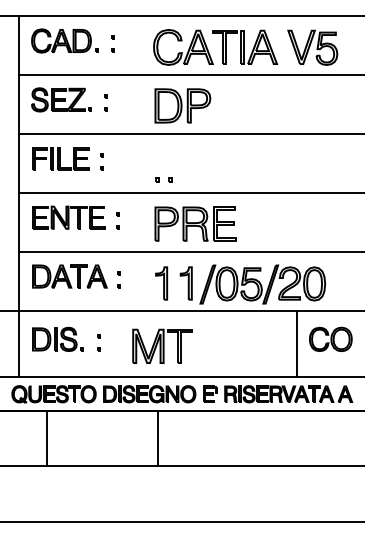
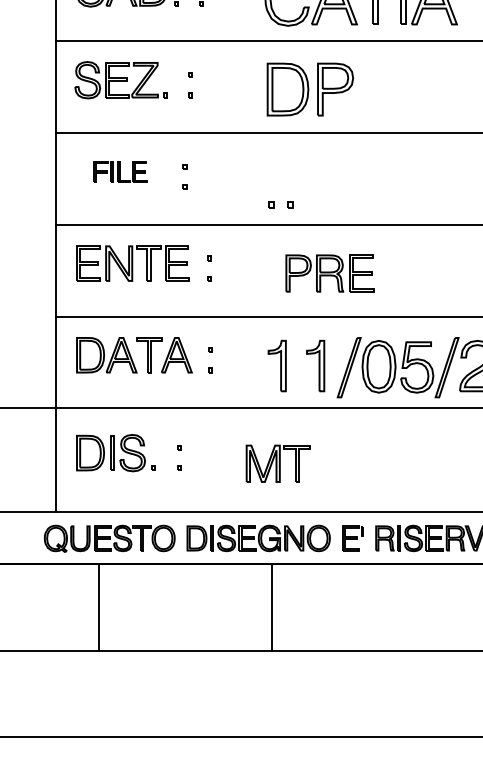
part: (60, 158) -> (119, 171), size x0.6
part: (195, 223) -> (329, 272), size x0.7
part: (162, 345) -> (278, 462), size x0.7

